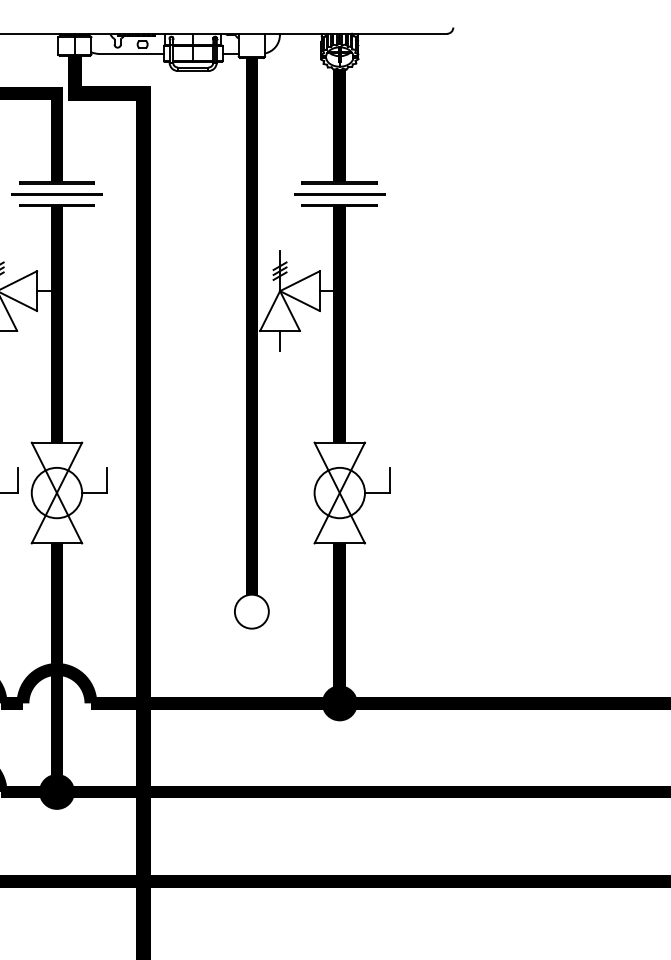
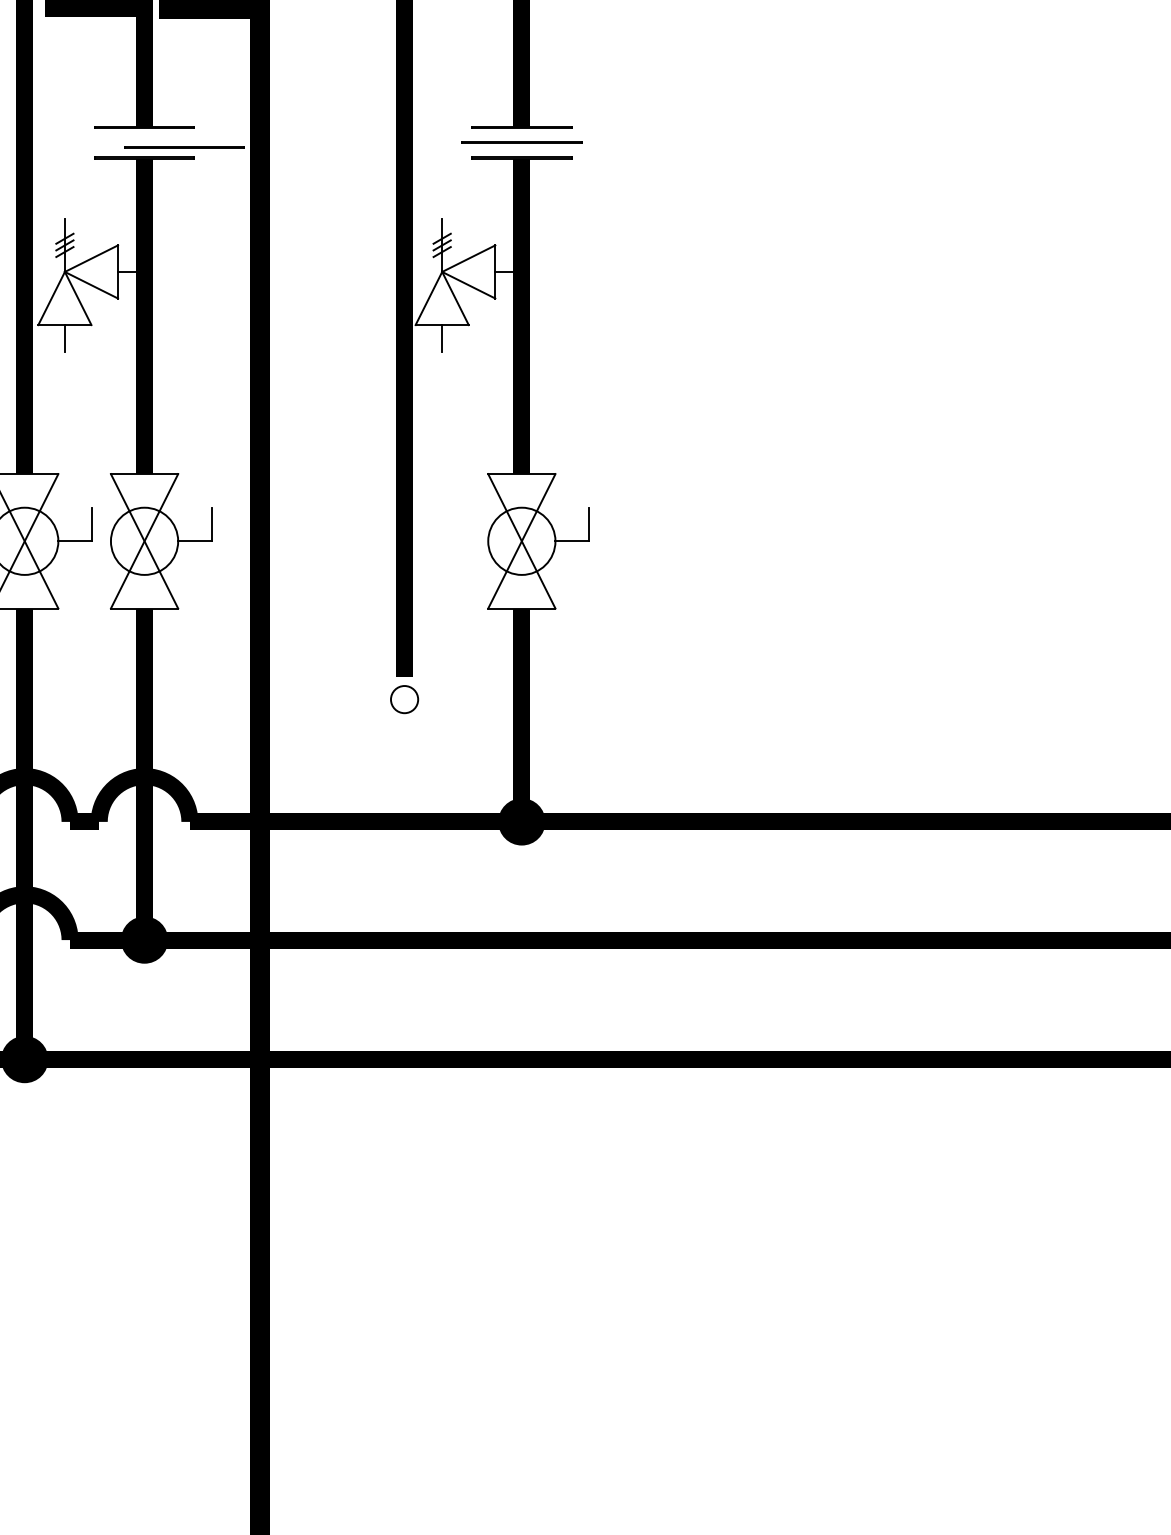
line: (56, 194) -> (184, 147), moved
circle: (251, 611) -> (404, 699), size x0.6

